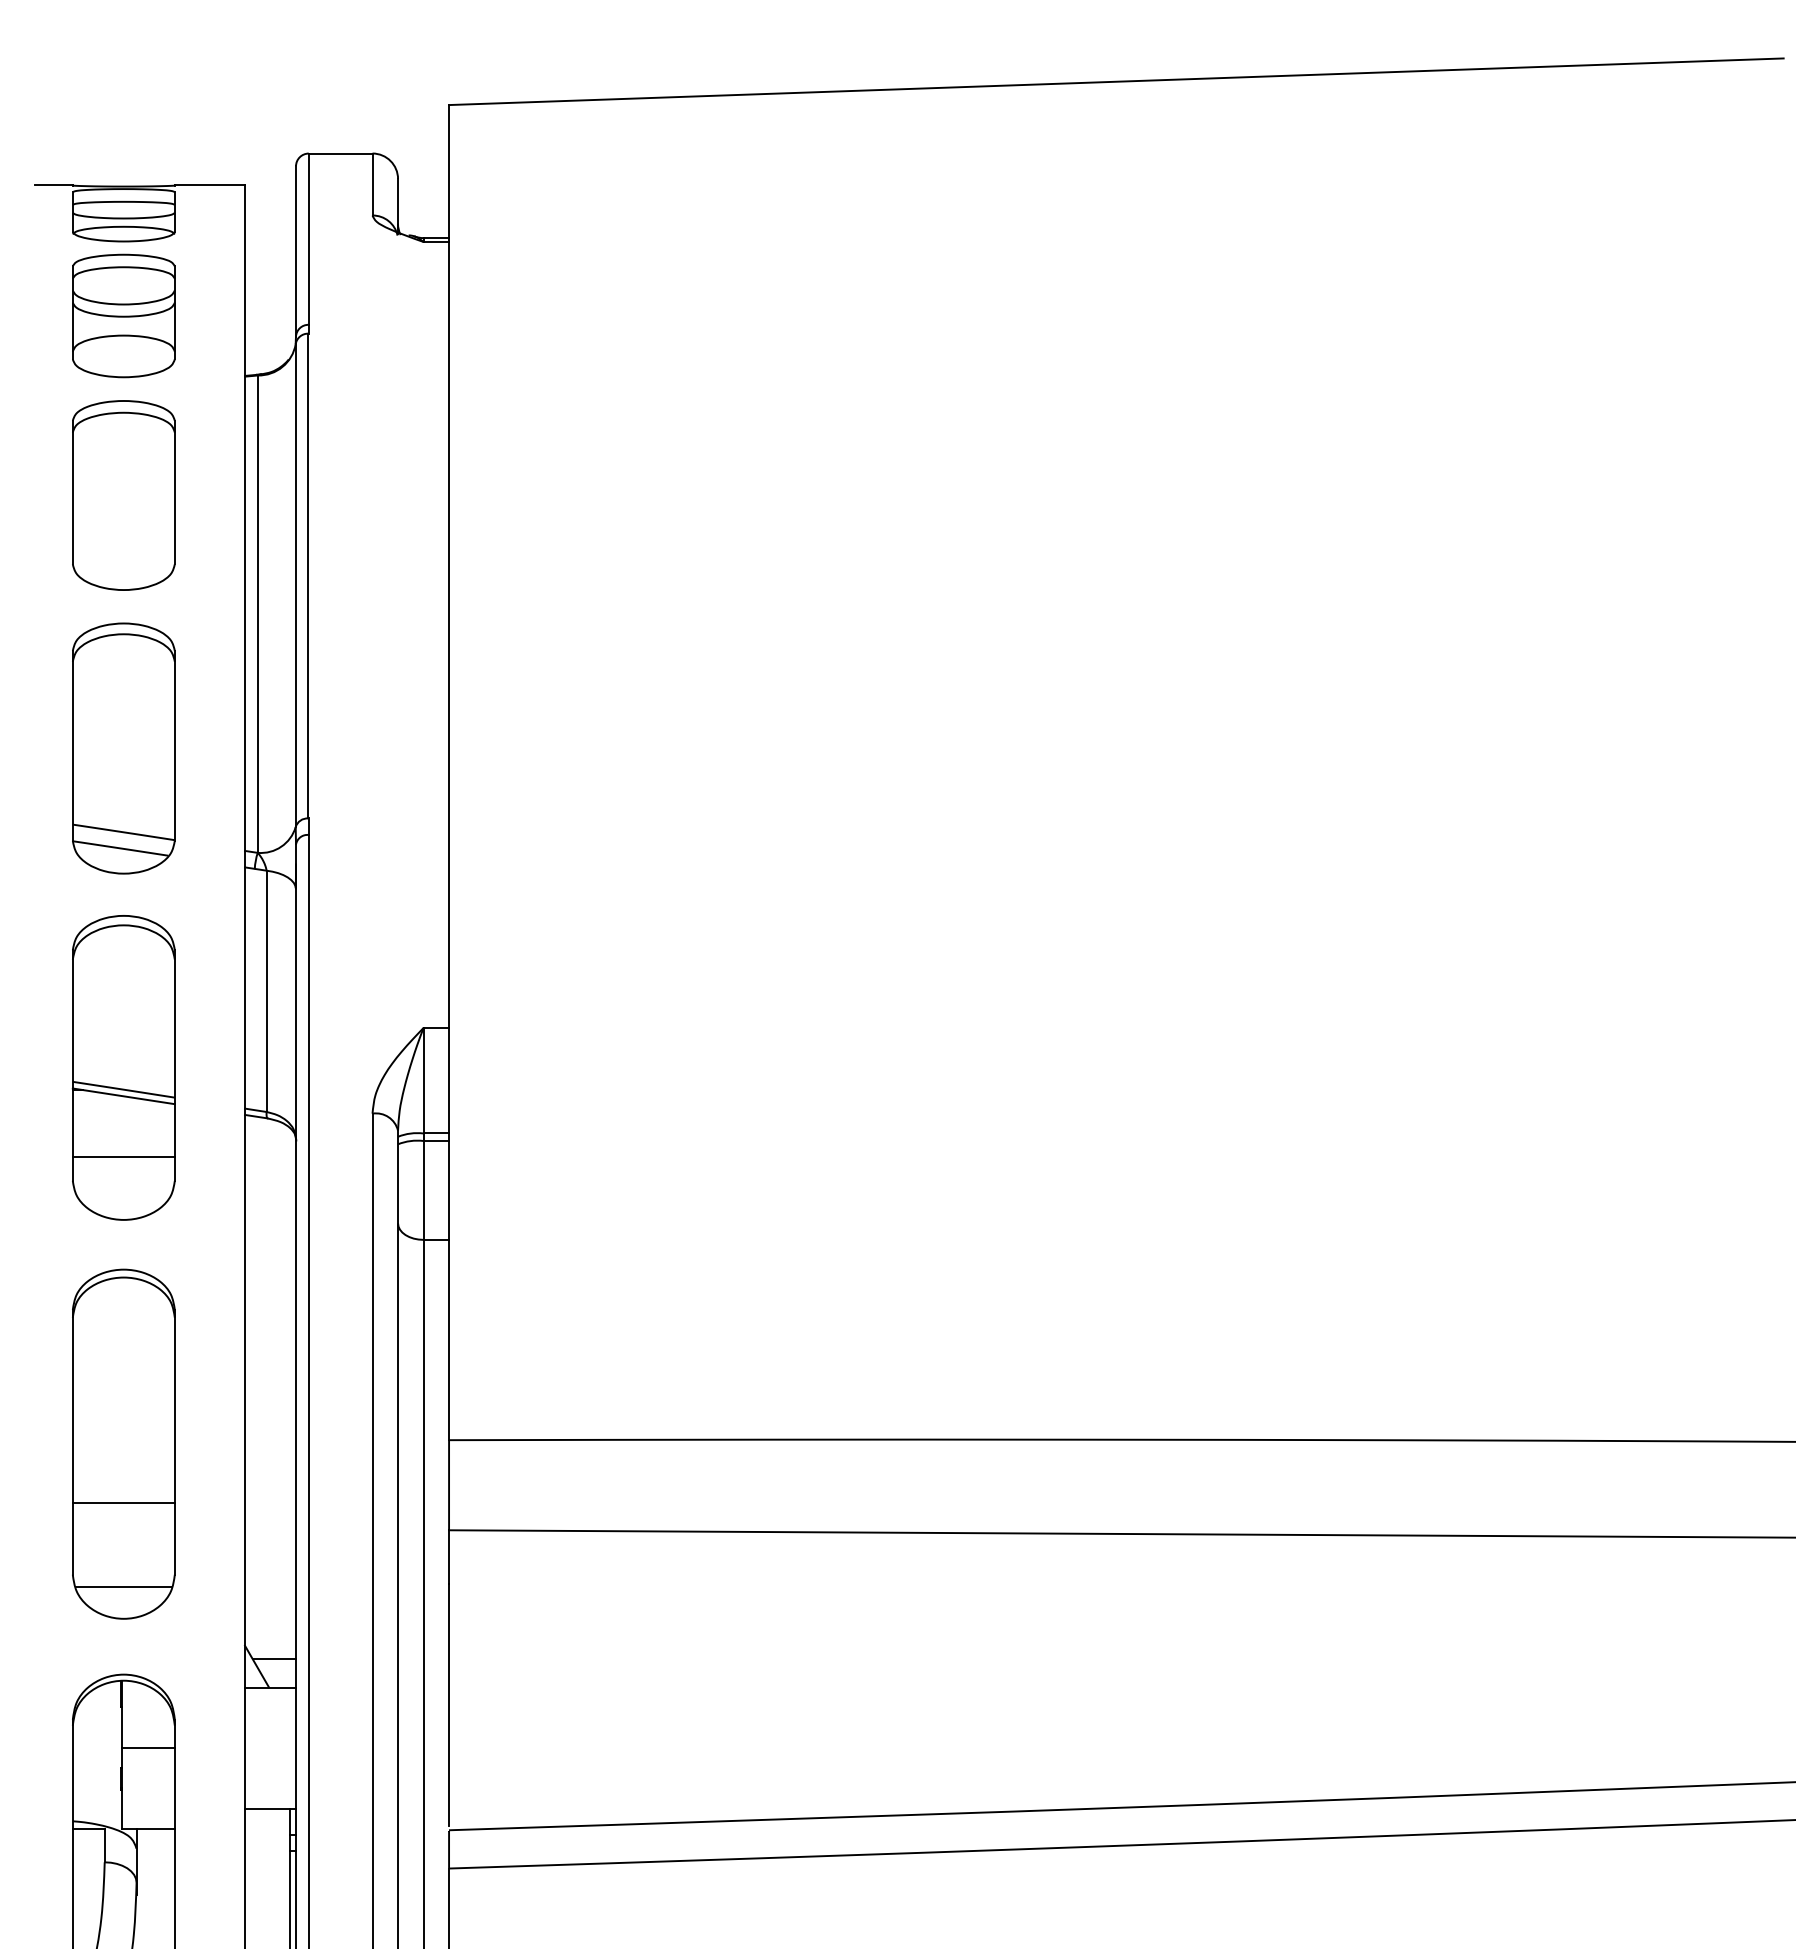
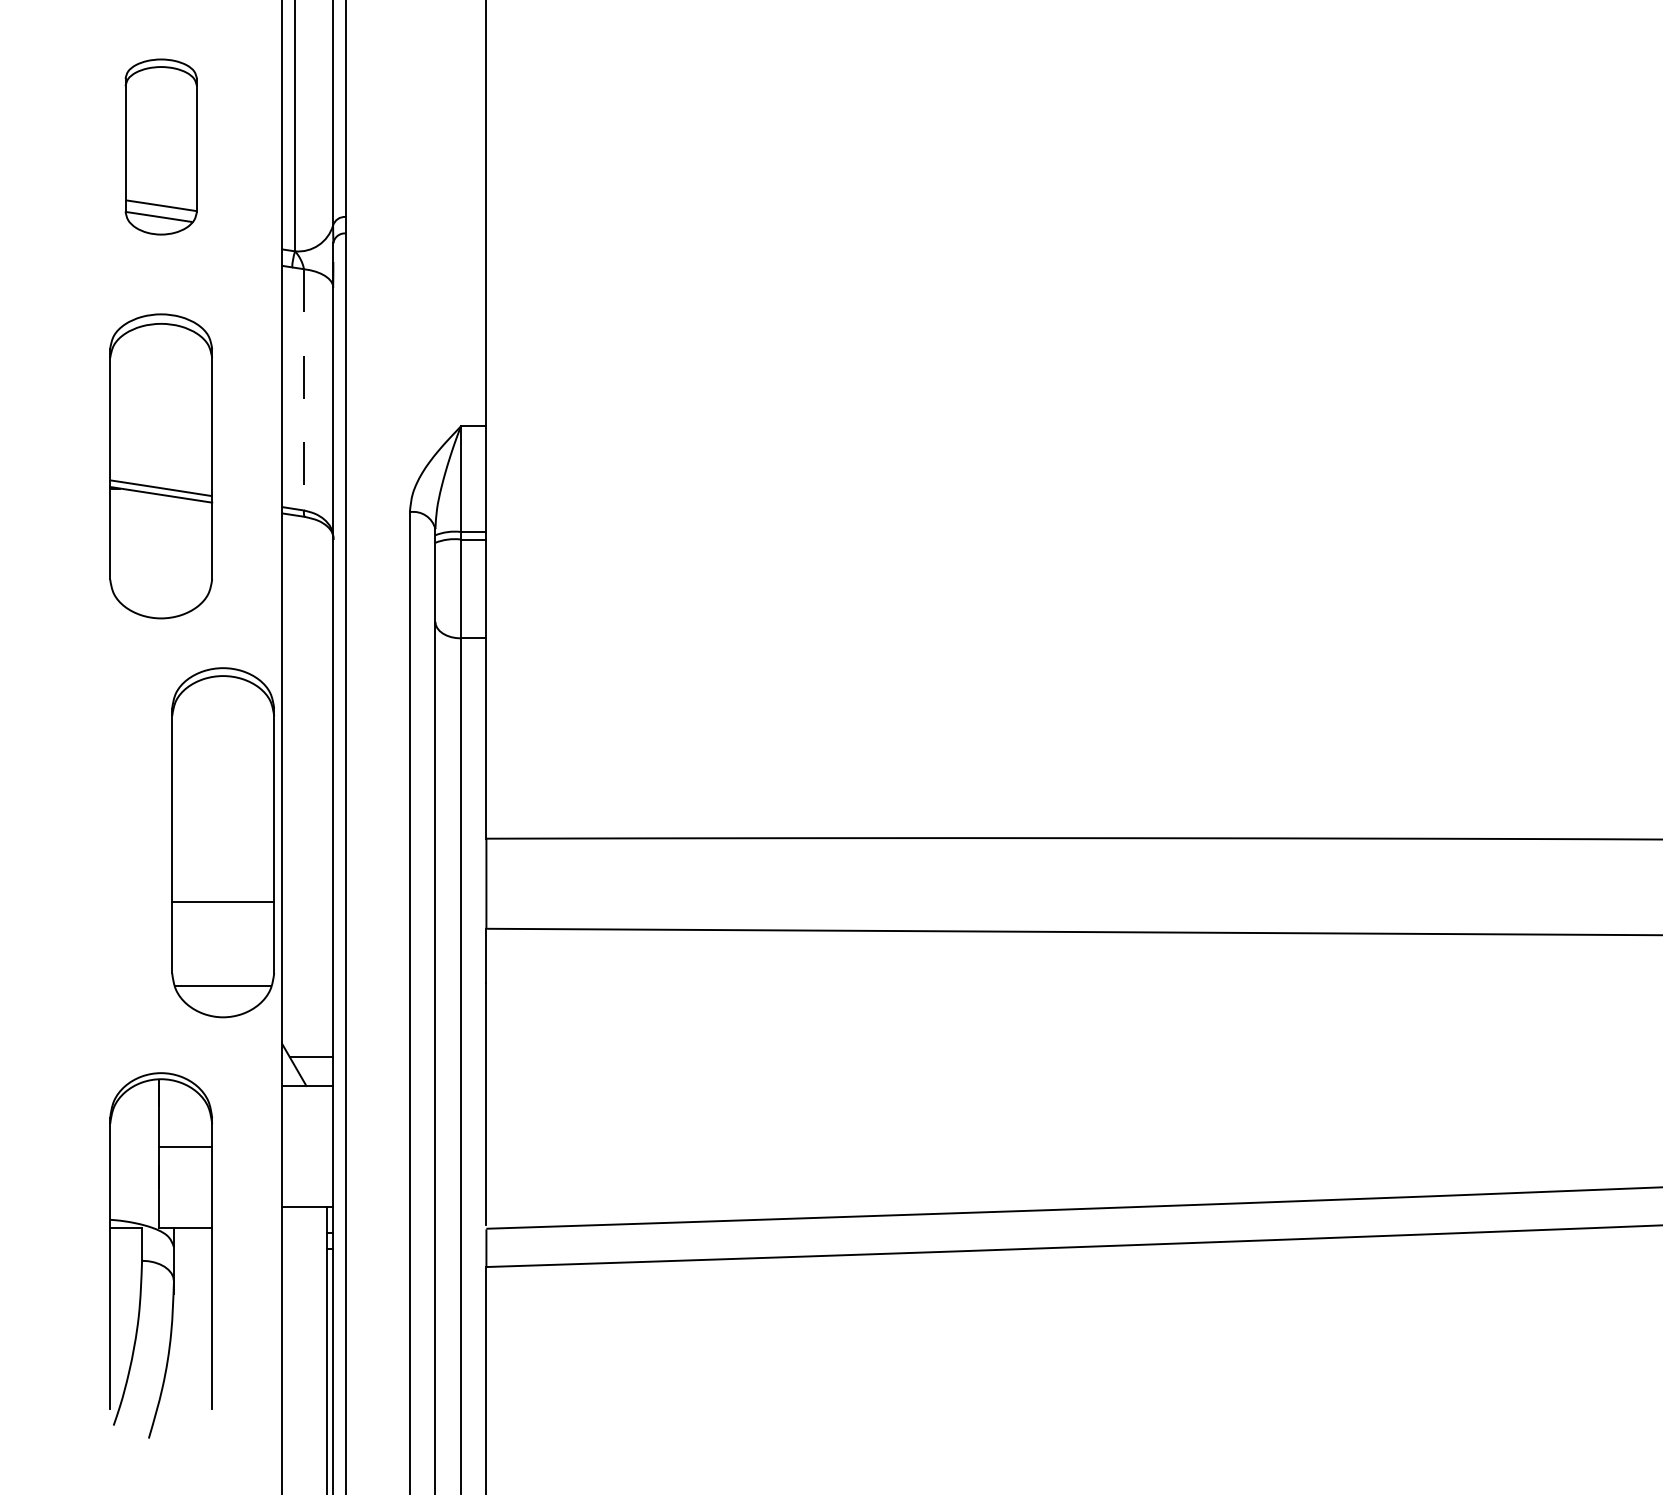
part: (123, 748) -> (160, 147), size x0.7
line: (266, 991) -> (303, 390), solid -> dashed
line: (123, 1156) -> (160, 555), removed
part: (123, 1443) -> (222, 842), moved

